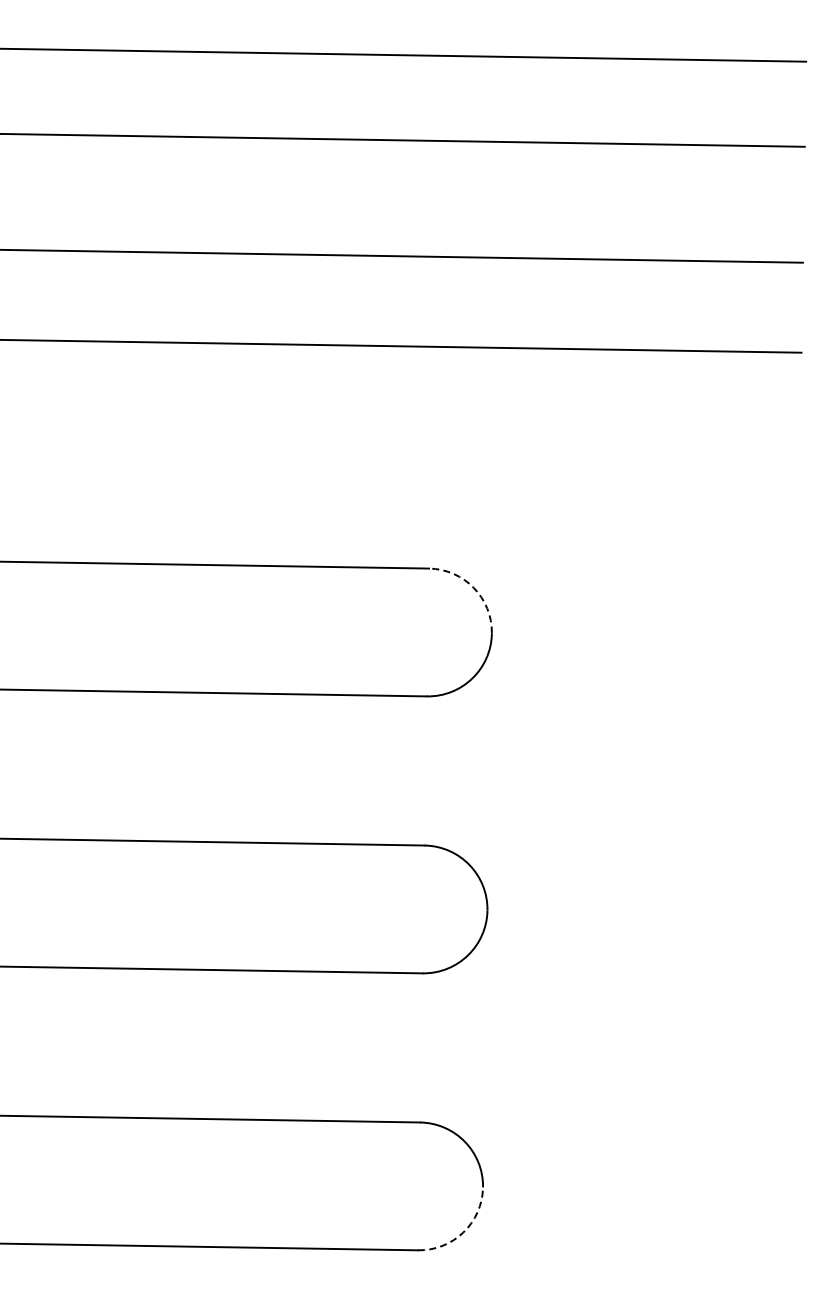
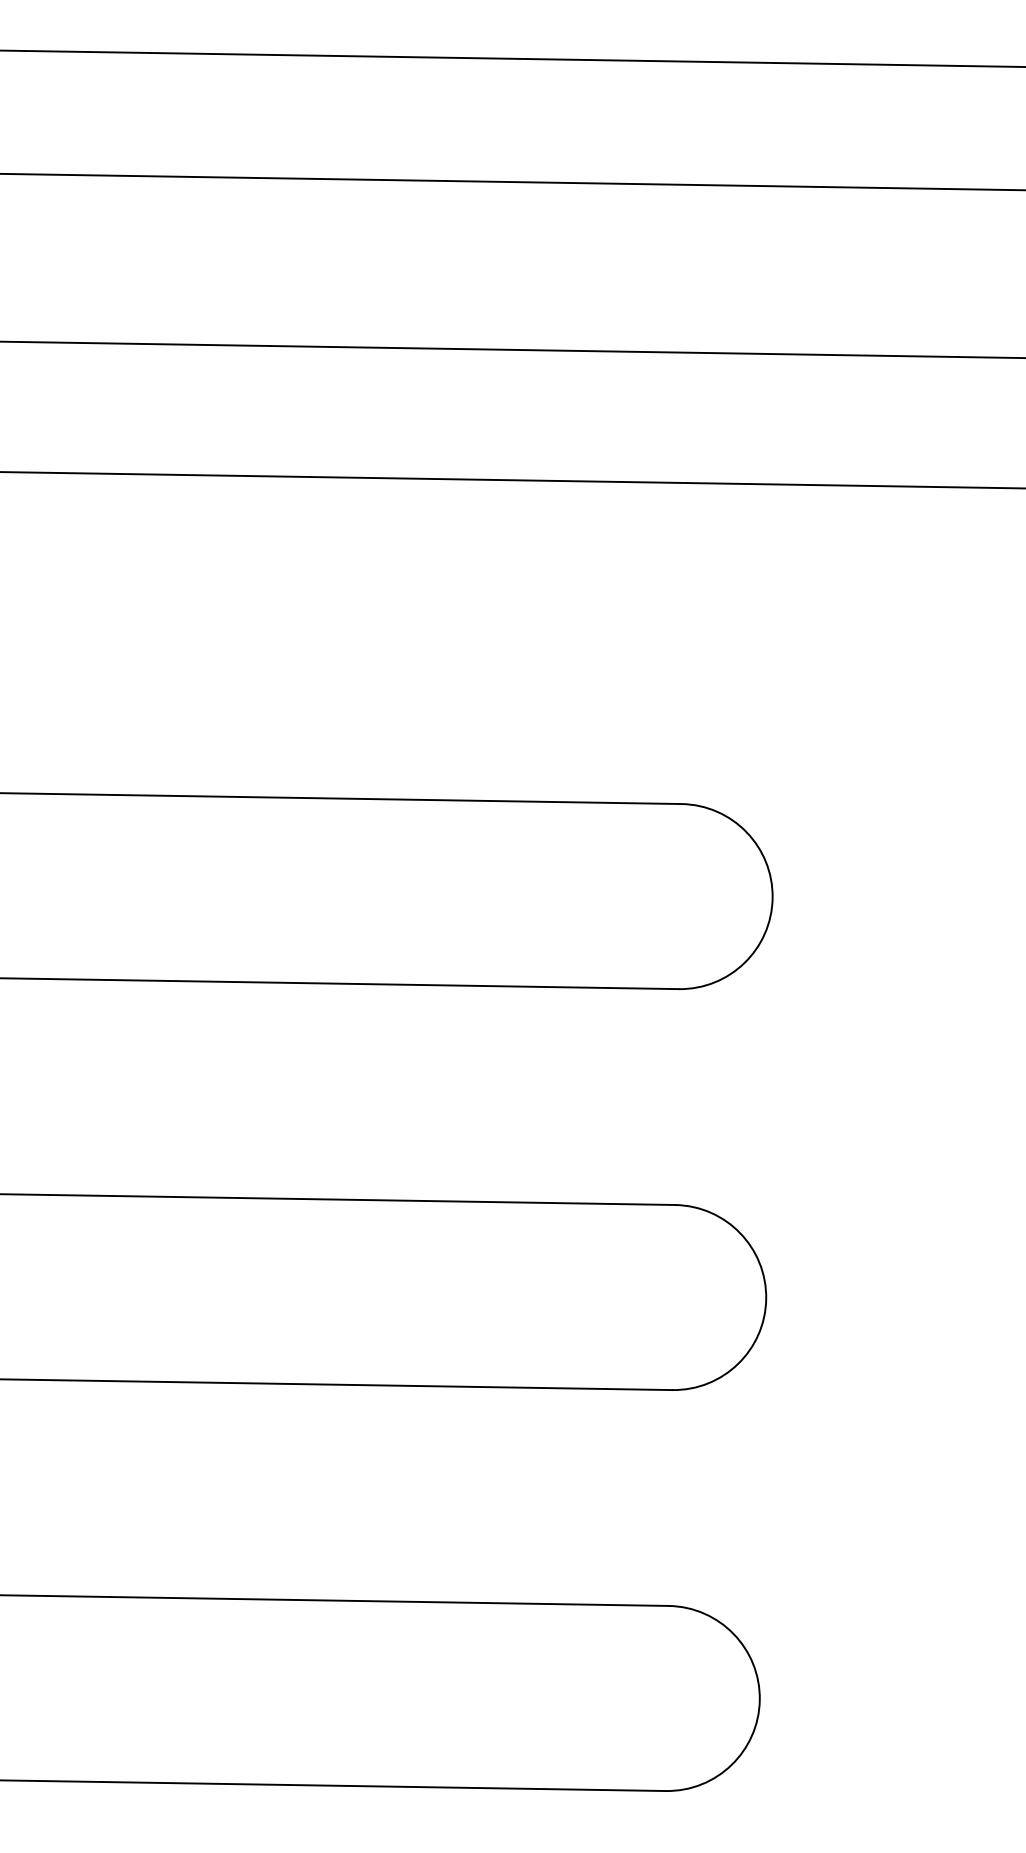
arc: (473, 588) -> (745, 832), dashed -> solid
arc: (463, 1232) -> (731, 1765), dashed -> solid

